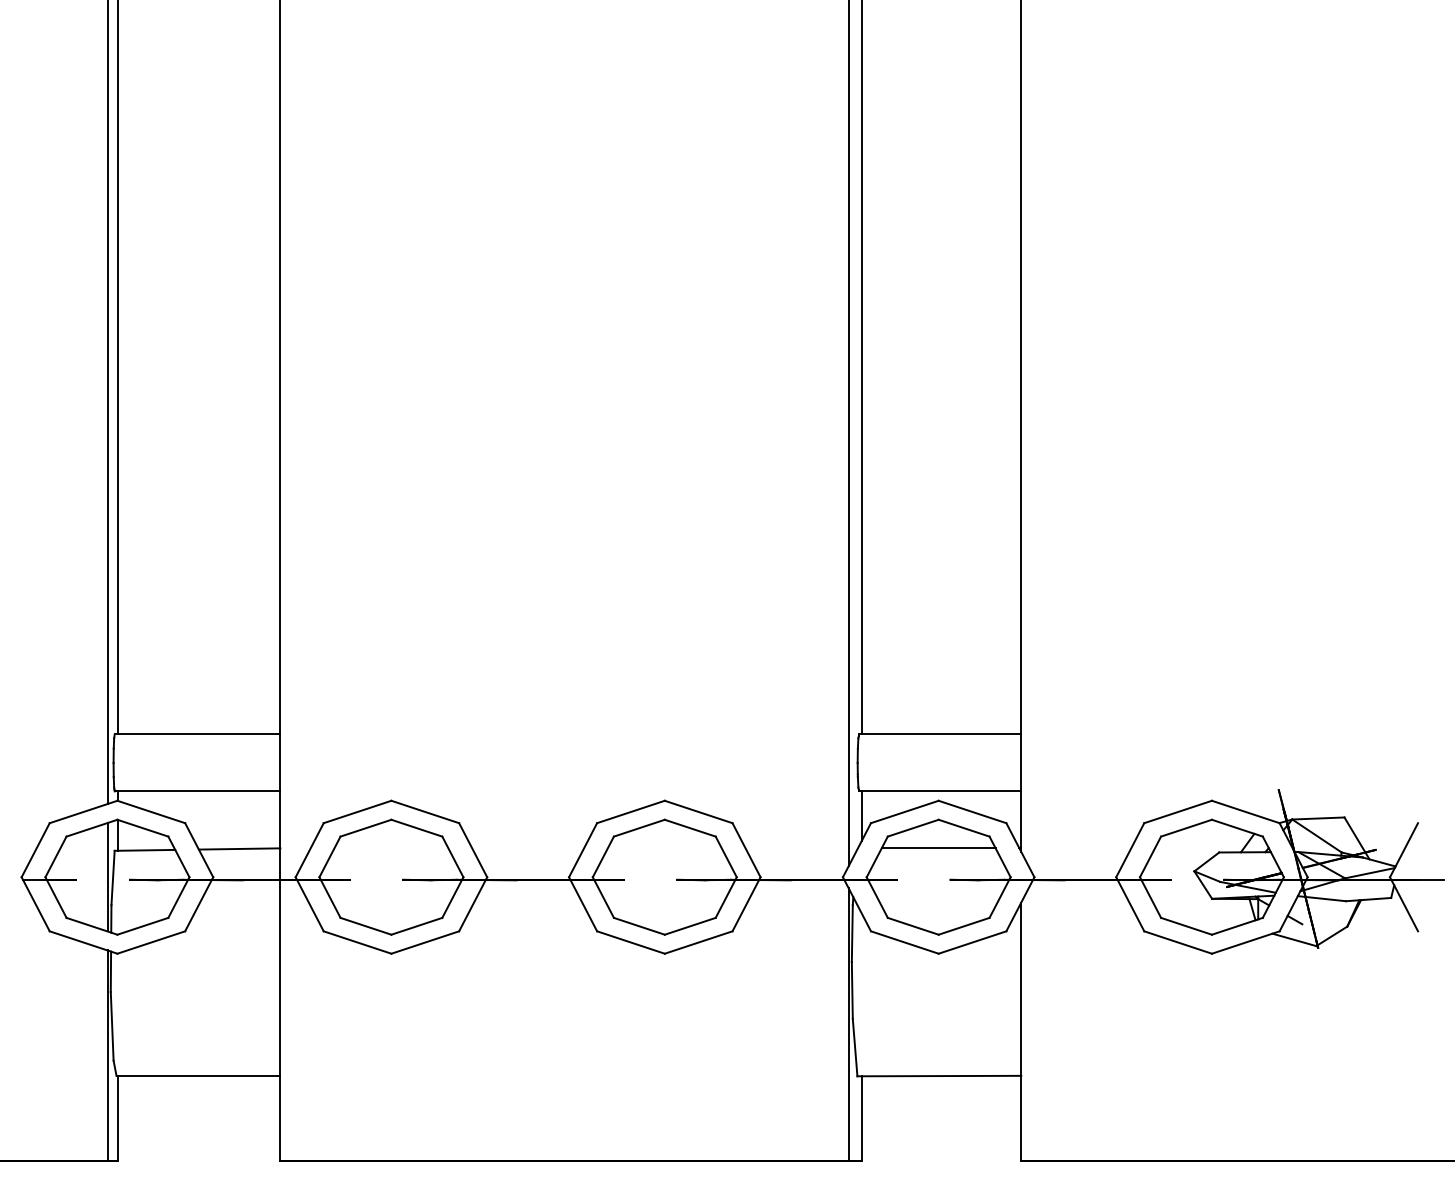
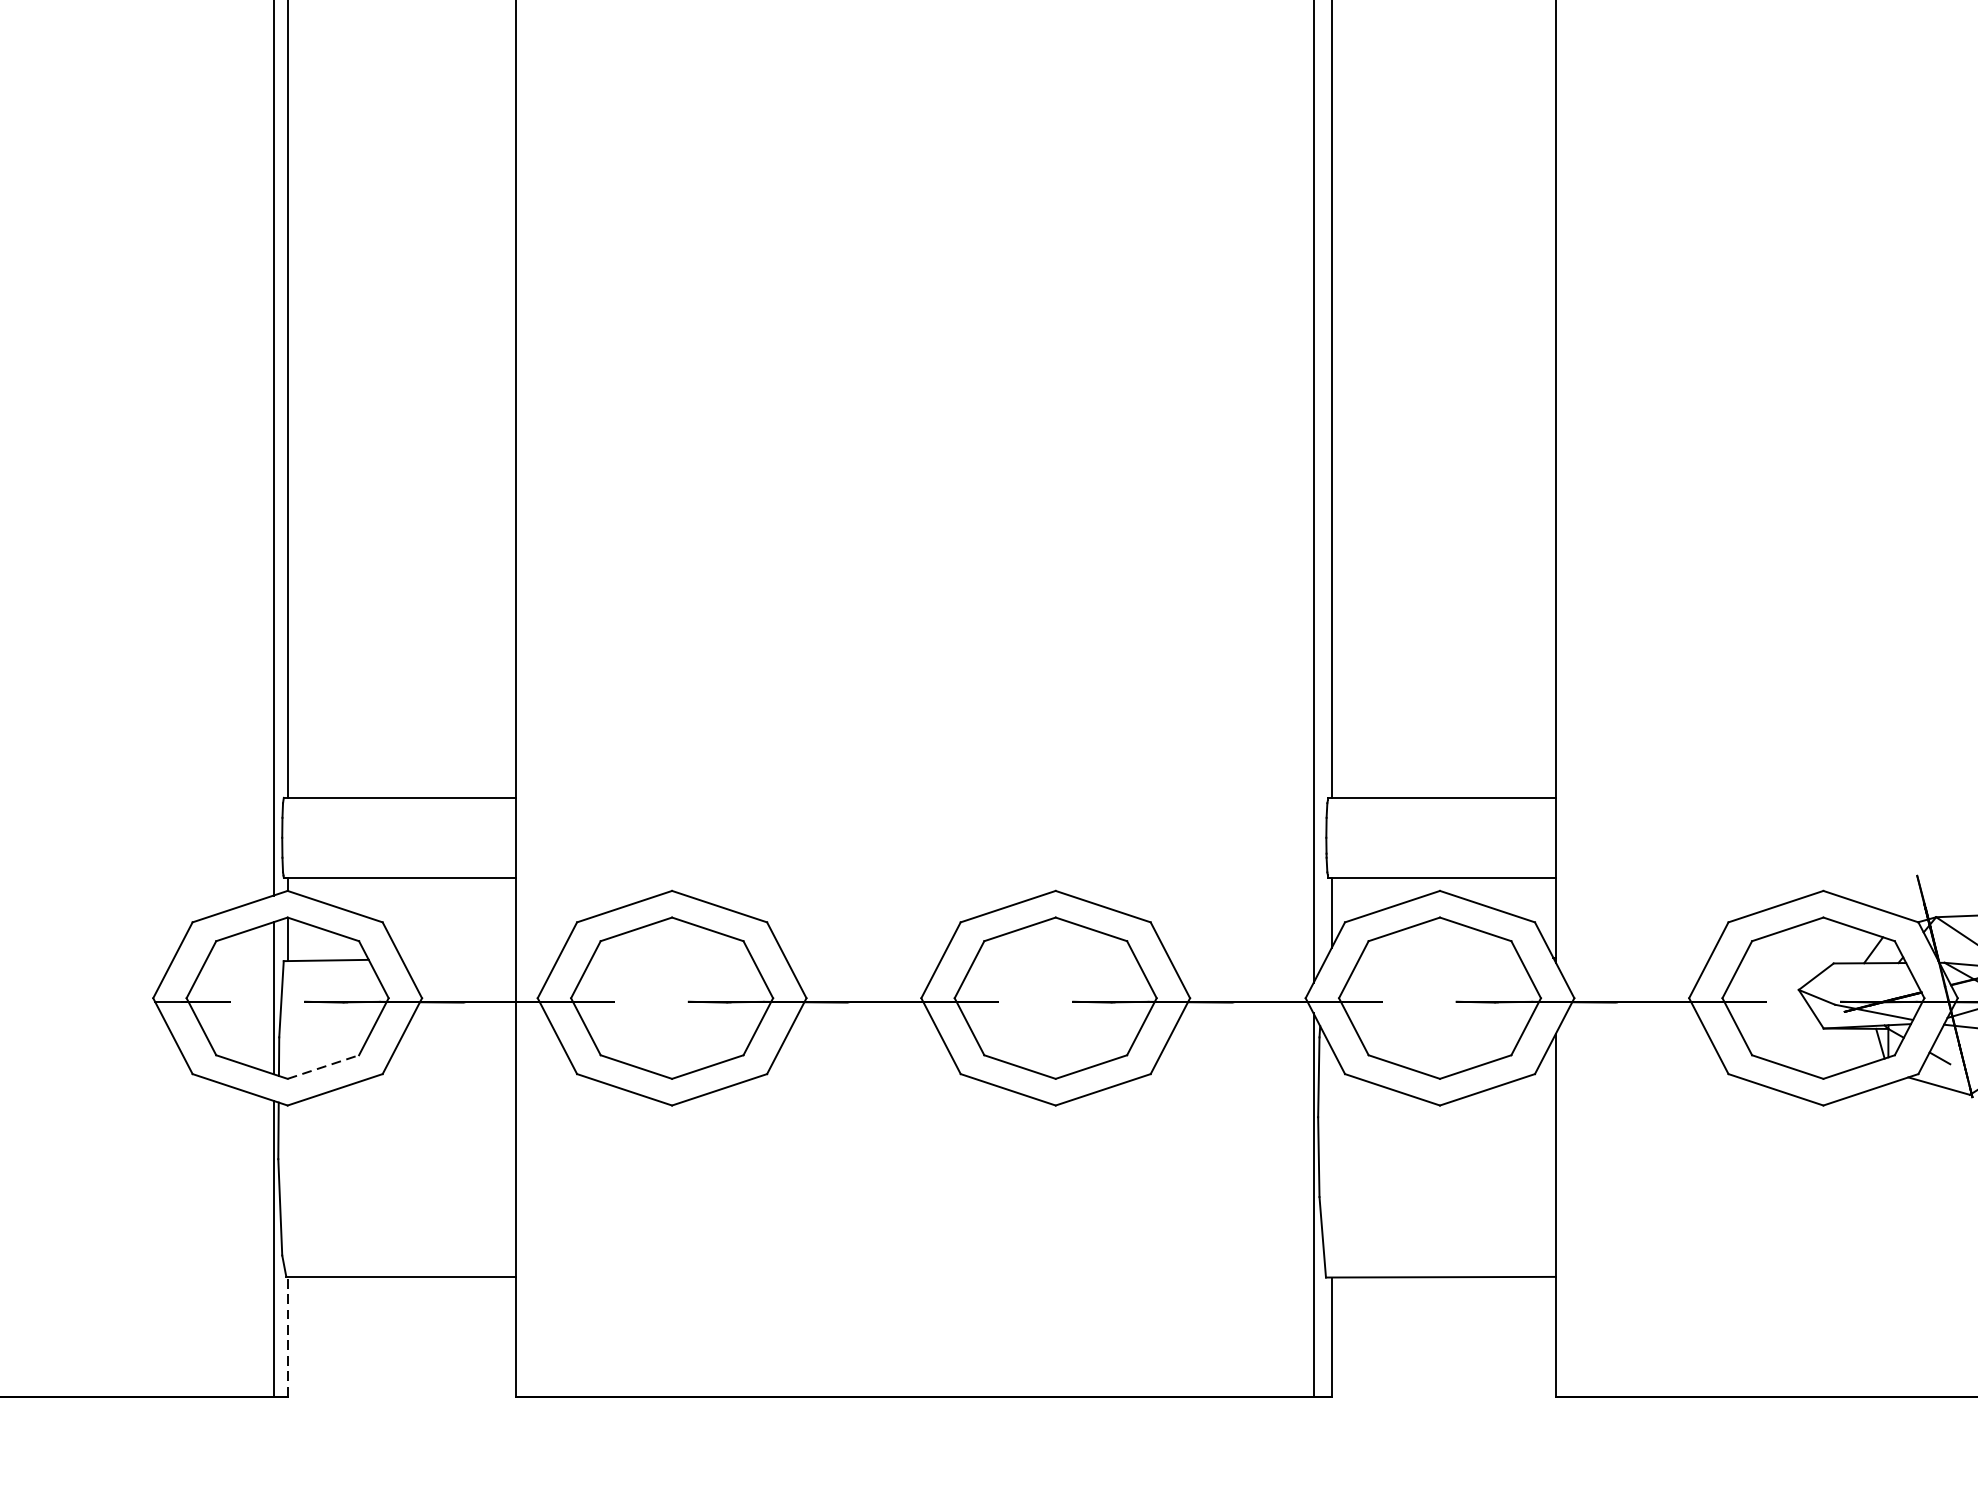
line: (239, 848) -> (458, 957), removed
line: (938, 848) -> (1439, 957), removed
line: (142, 926) -> (322, 1067), solid -> dashed
line: (117, 1118) -> (287, 1336), solid -> dashed

